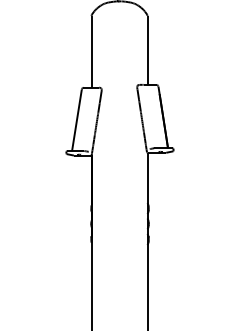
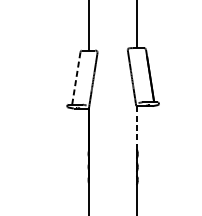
line: (77, 119) -> (76, 77), solid -> dashed
line: (147, 178) -> (136, 128), solid -> dashed

